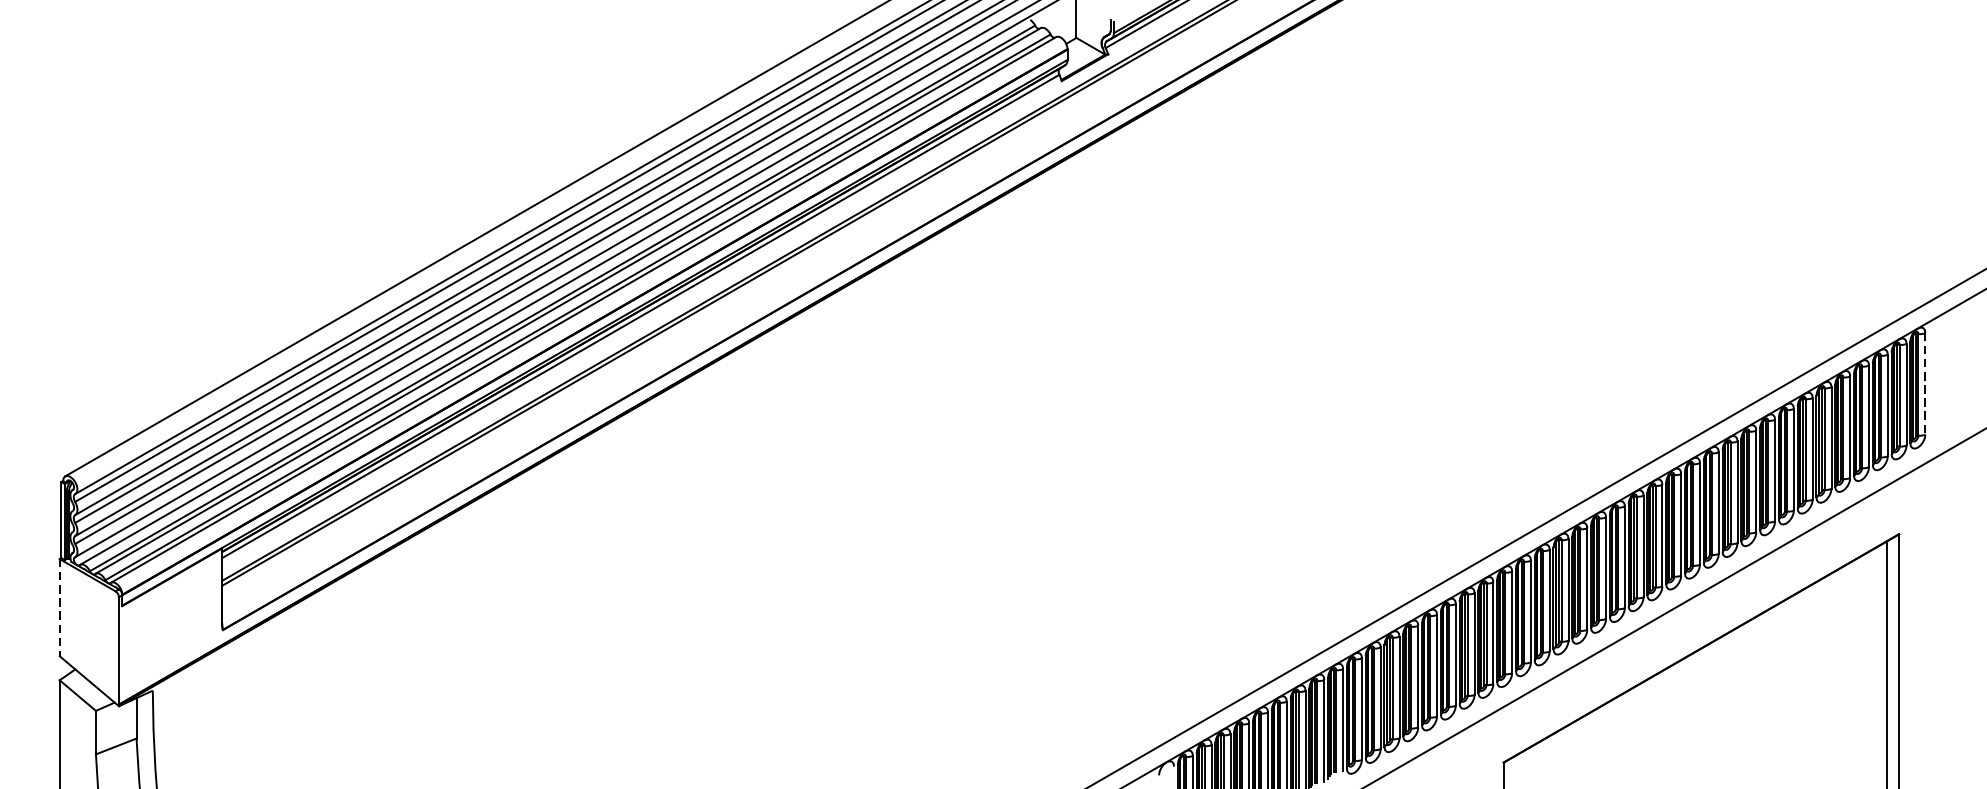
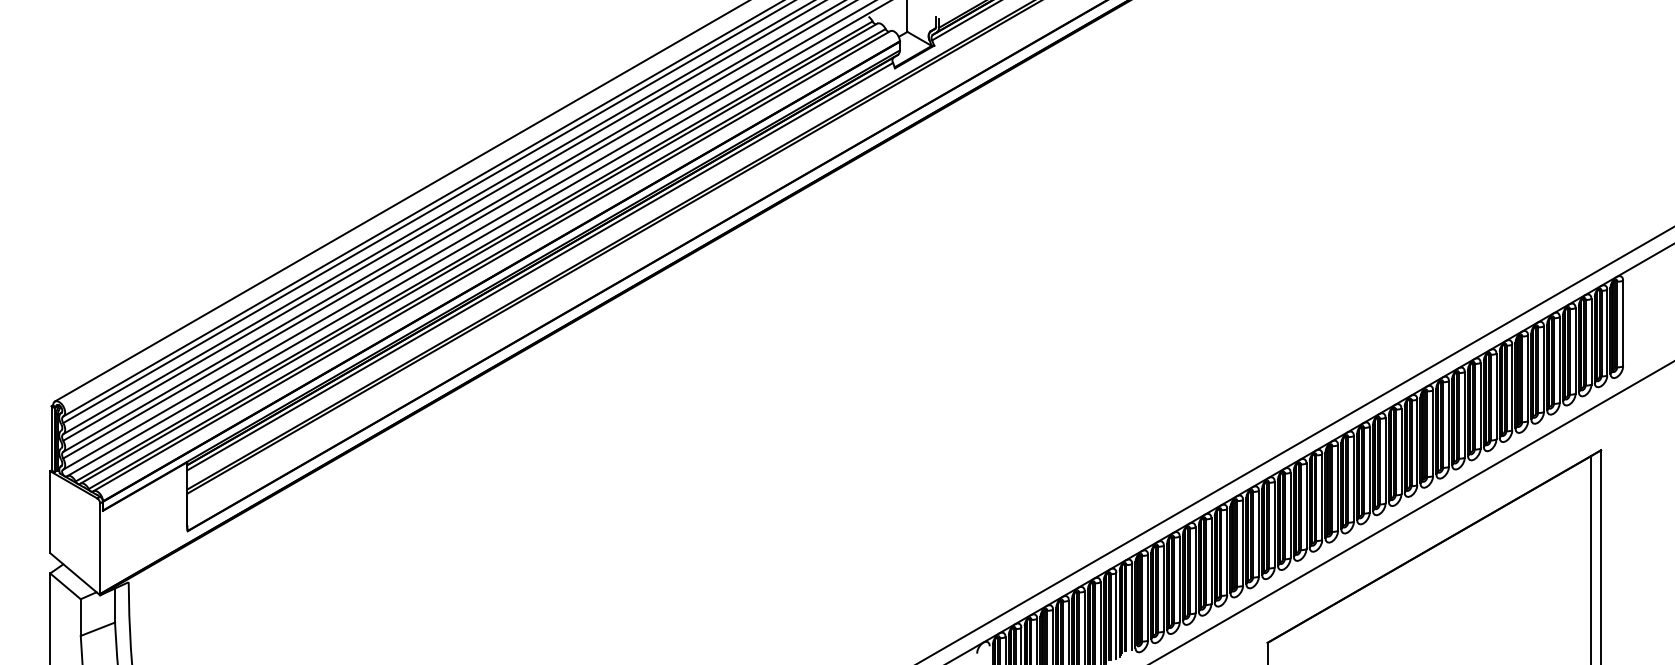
line: (1925, 383) -> (1623, 323), dashed -> solid
line: (60, 607) -> (50, 512), dashed -> solid

